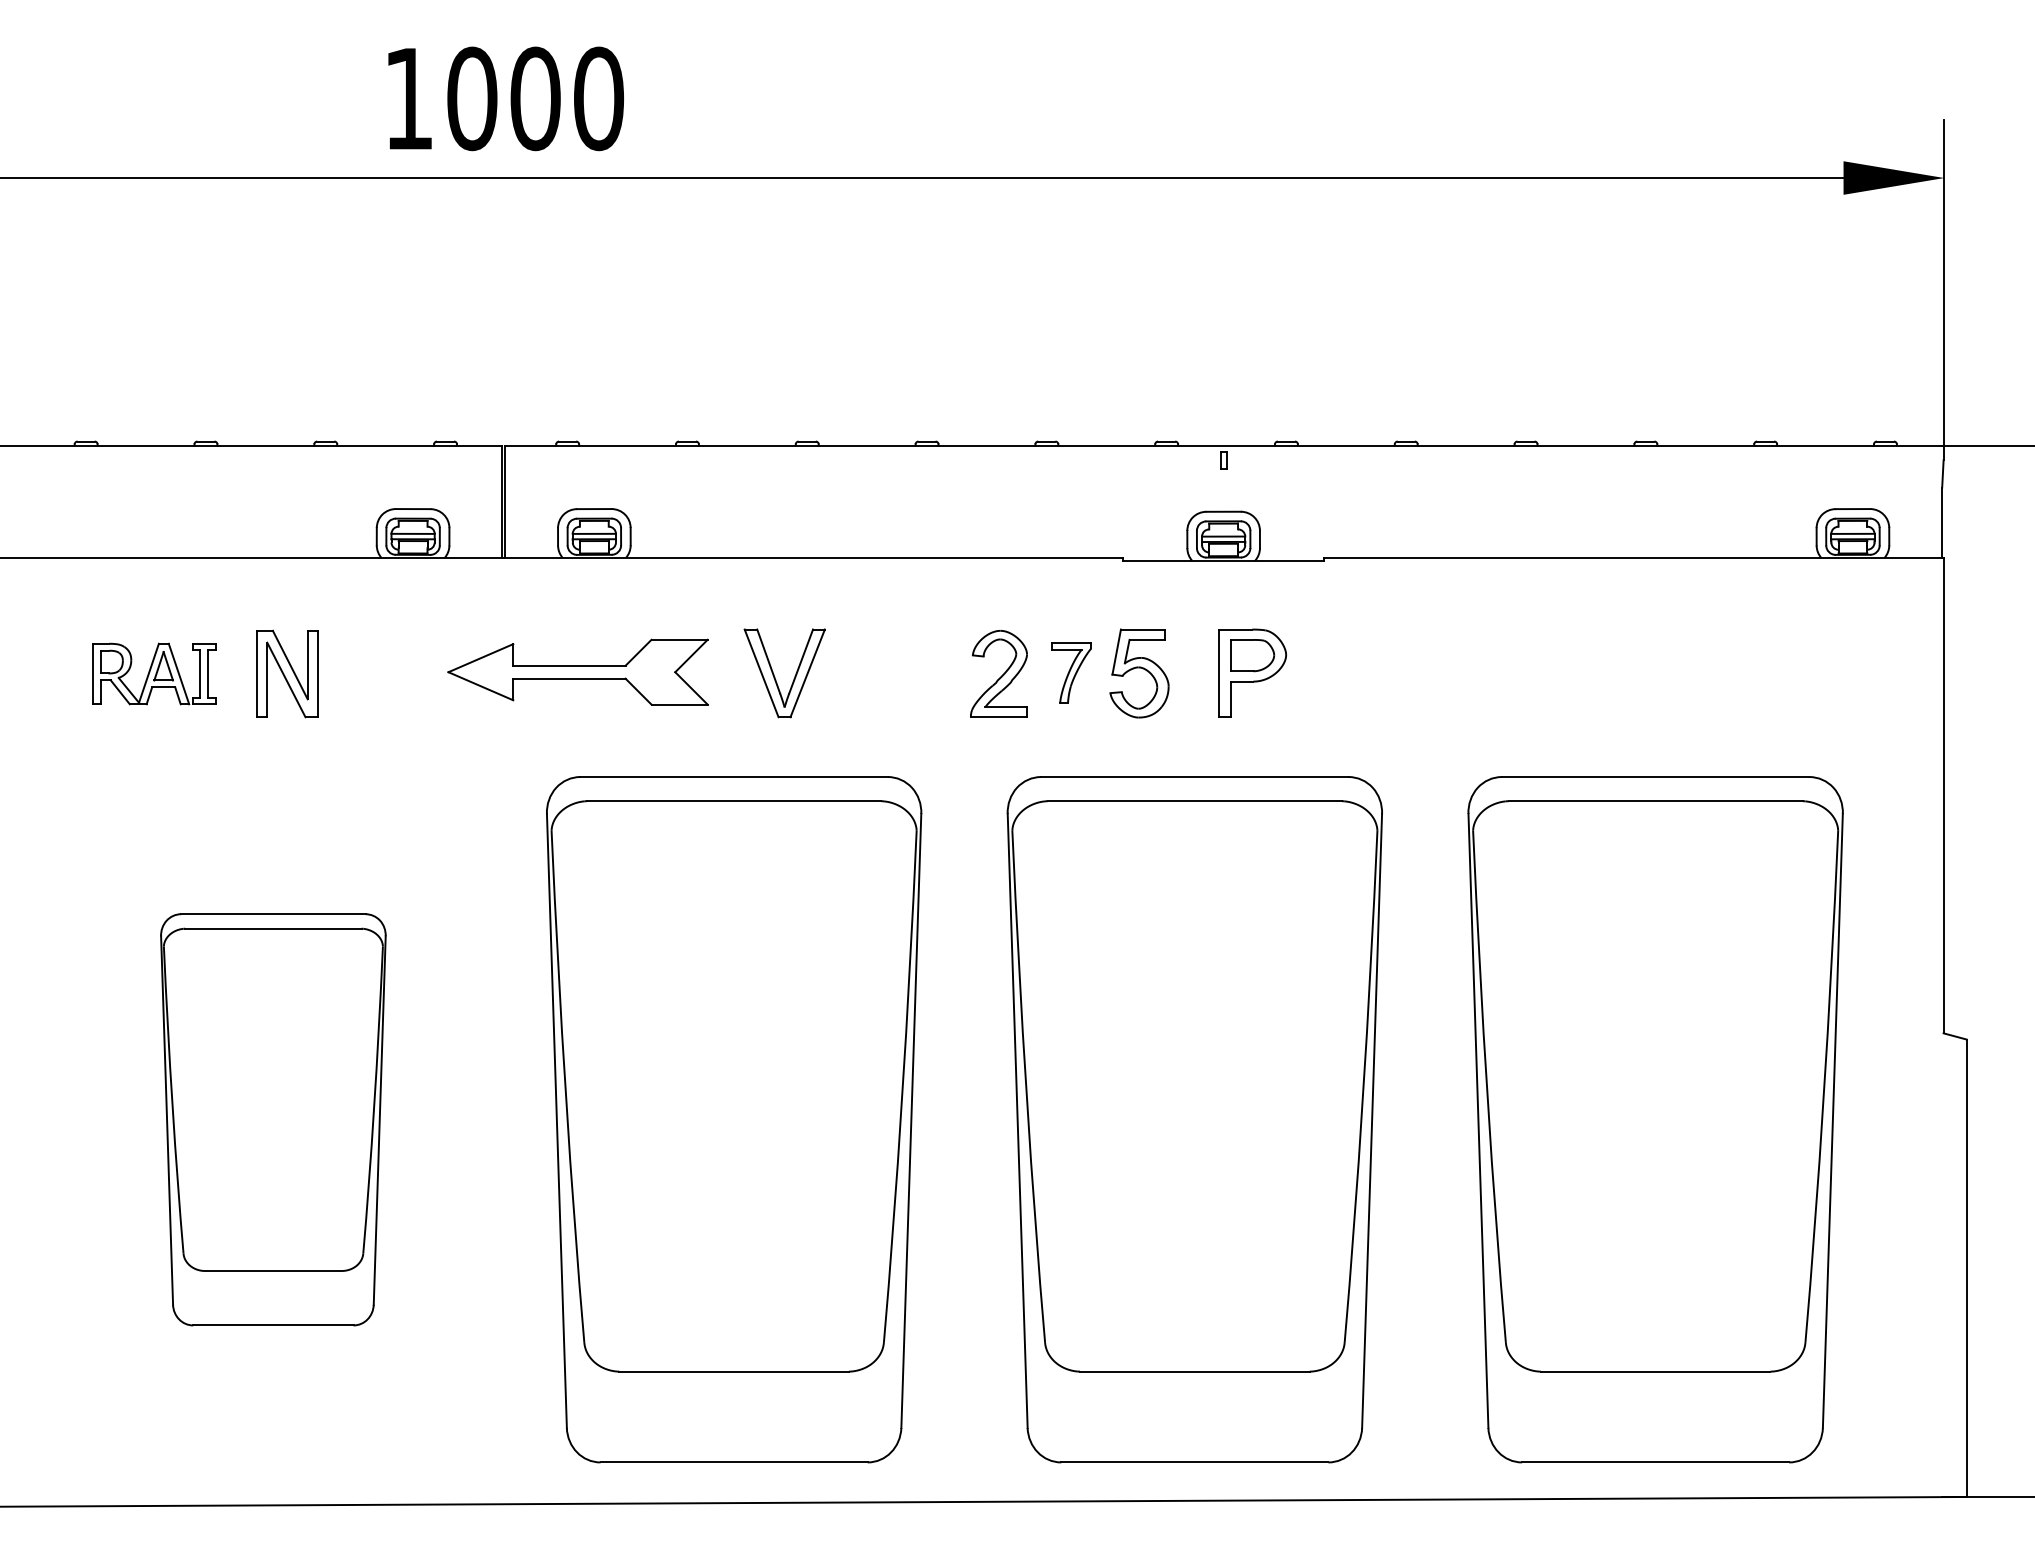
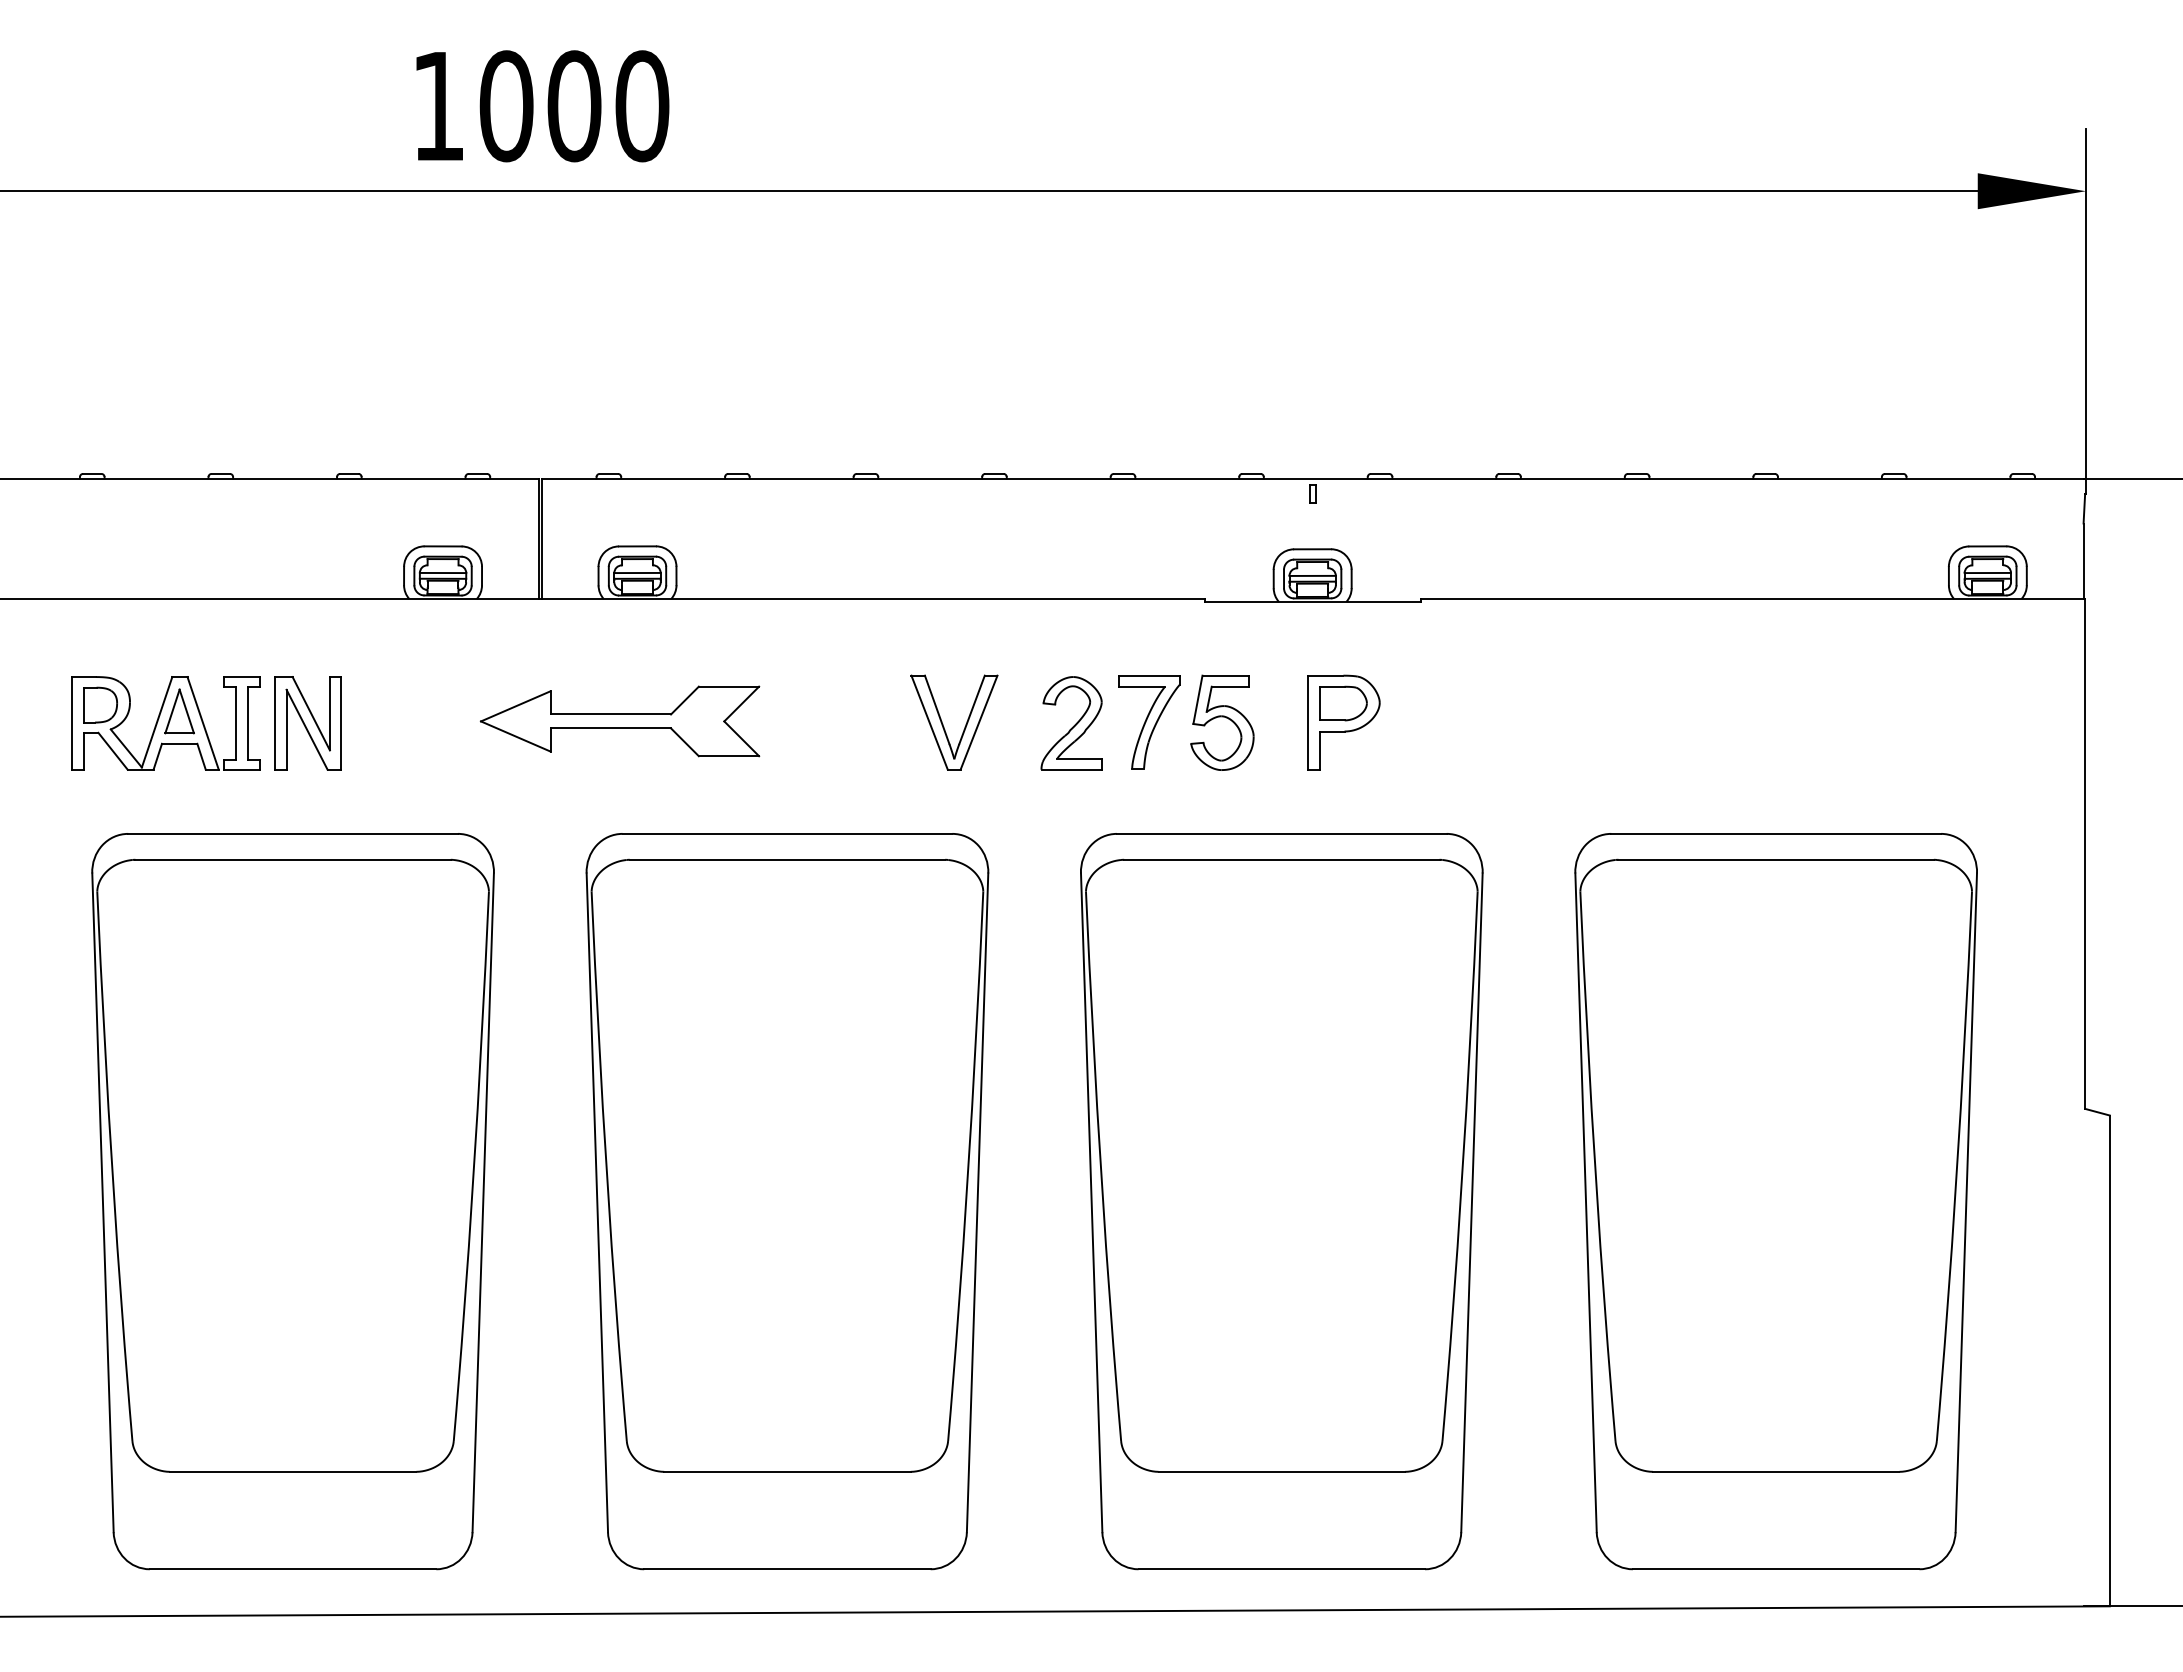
part: (1071, 672) -> (1149, 721), size x1.43
part: (154, 673) -> (165, 722), size x1.43
part: (775, 677) -> (944, 727), moved
part: (273, 1119) -> (293, 1201), size x1.67

